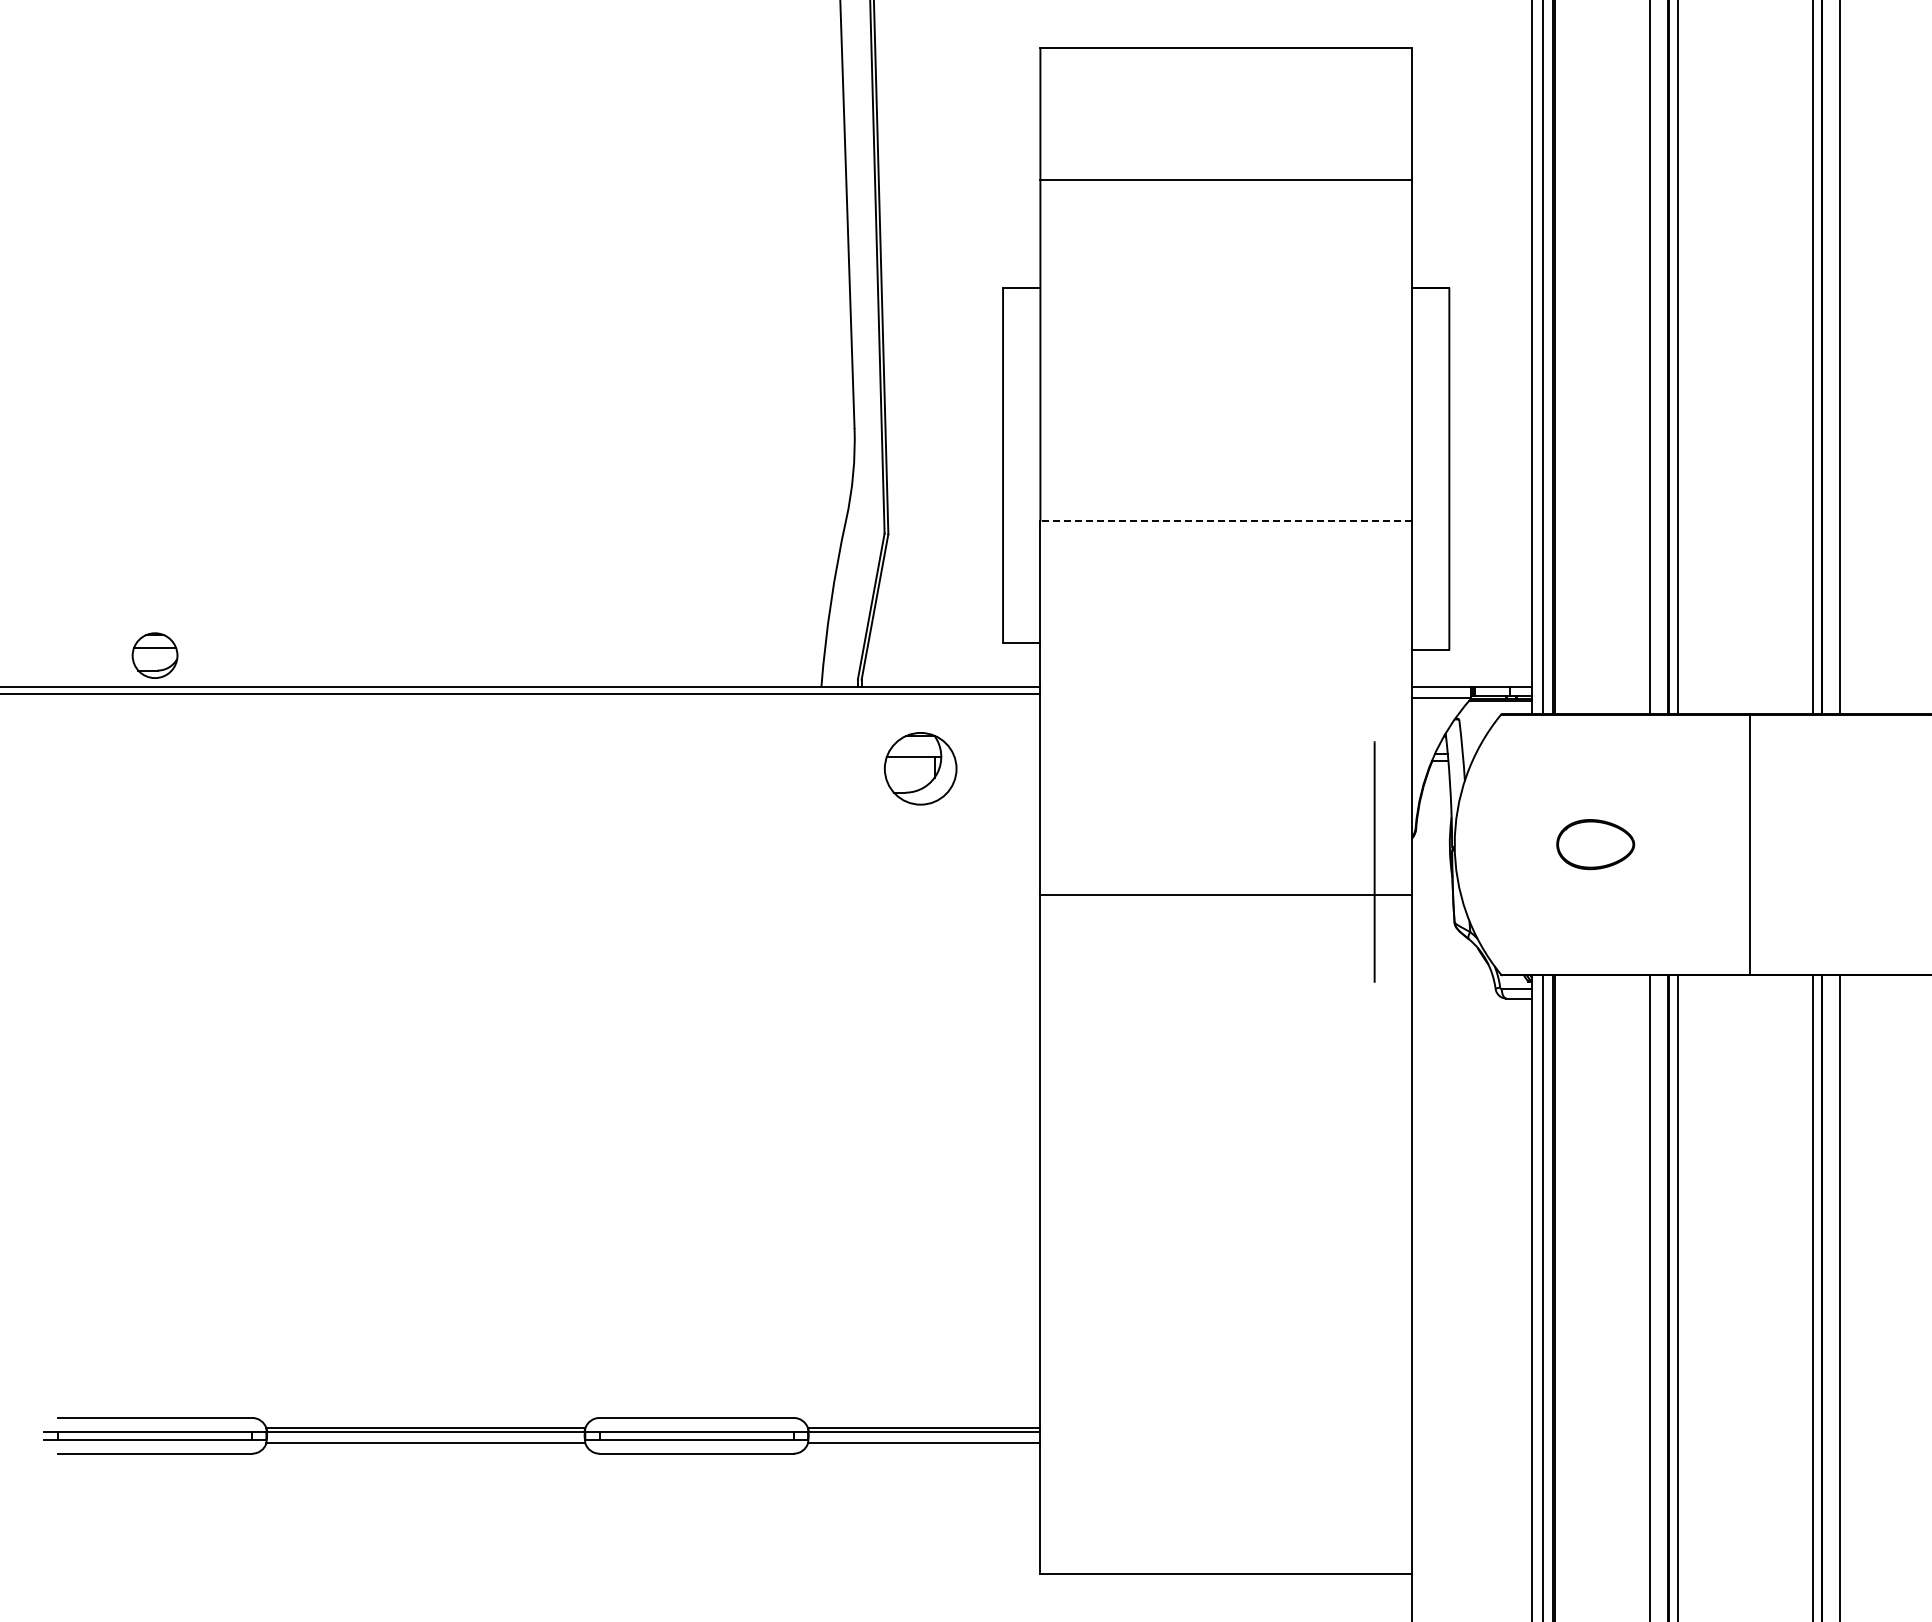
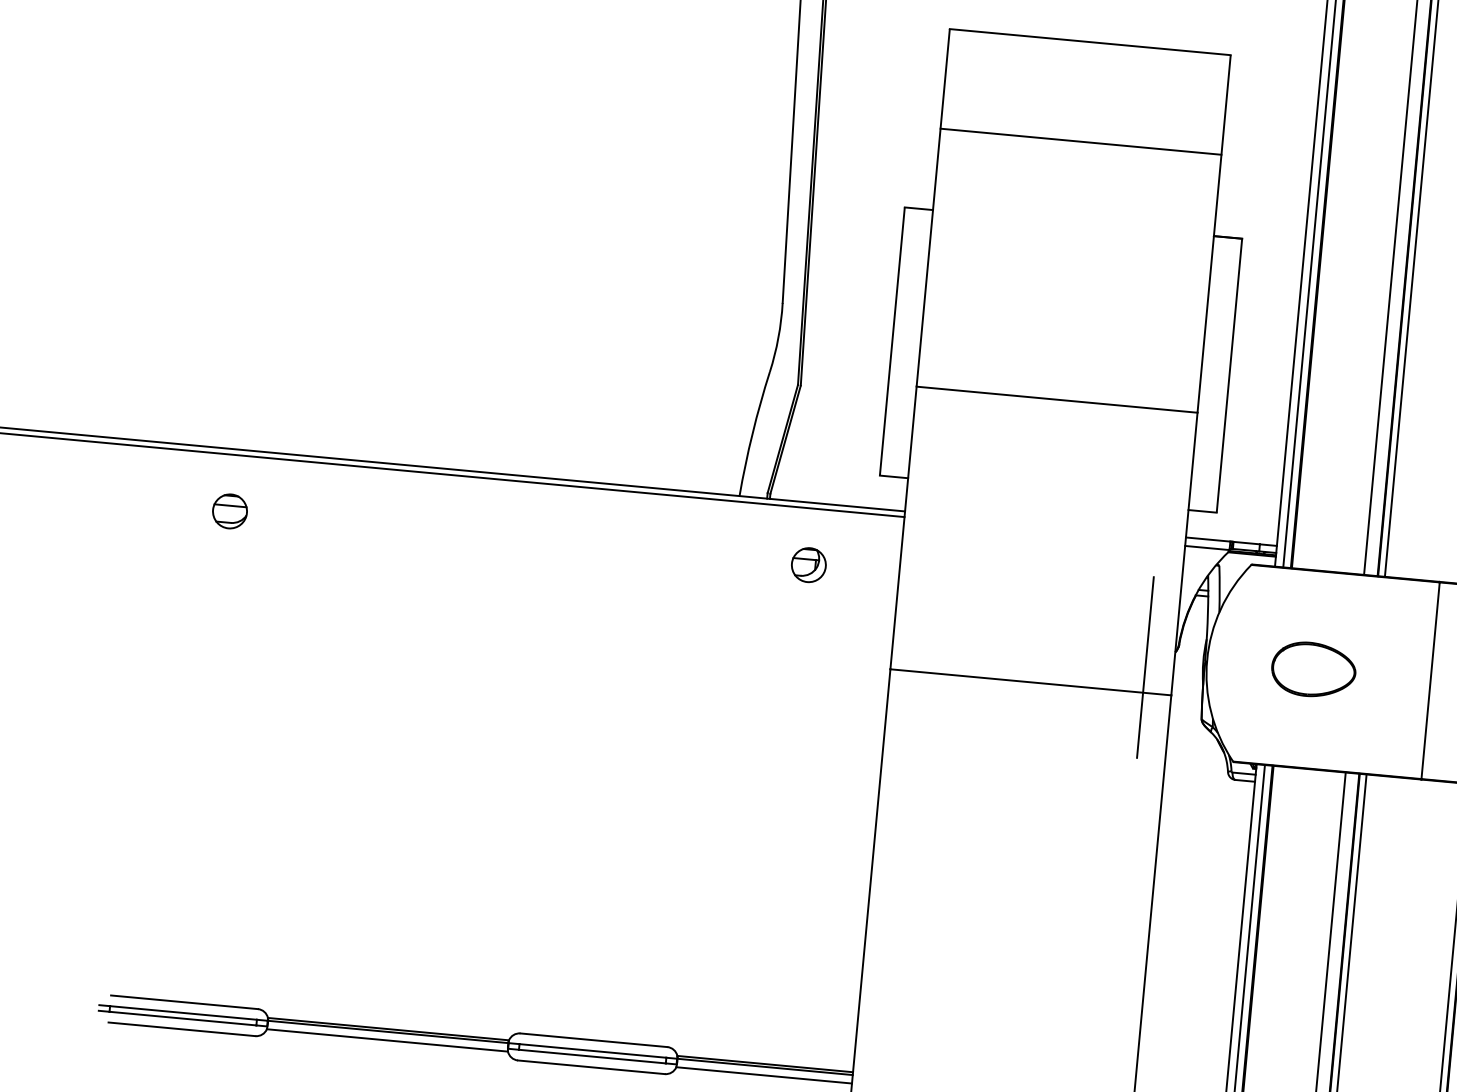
line: (1226, 521) -> (1057, 399), dashed -> solid
part: (154, 655) -> (229, 511), moved
part: (920, 768) -> (808, 564), size x0.62
part: (1595, 844) -> (1313, 669), size x1.43

